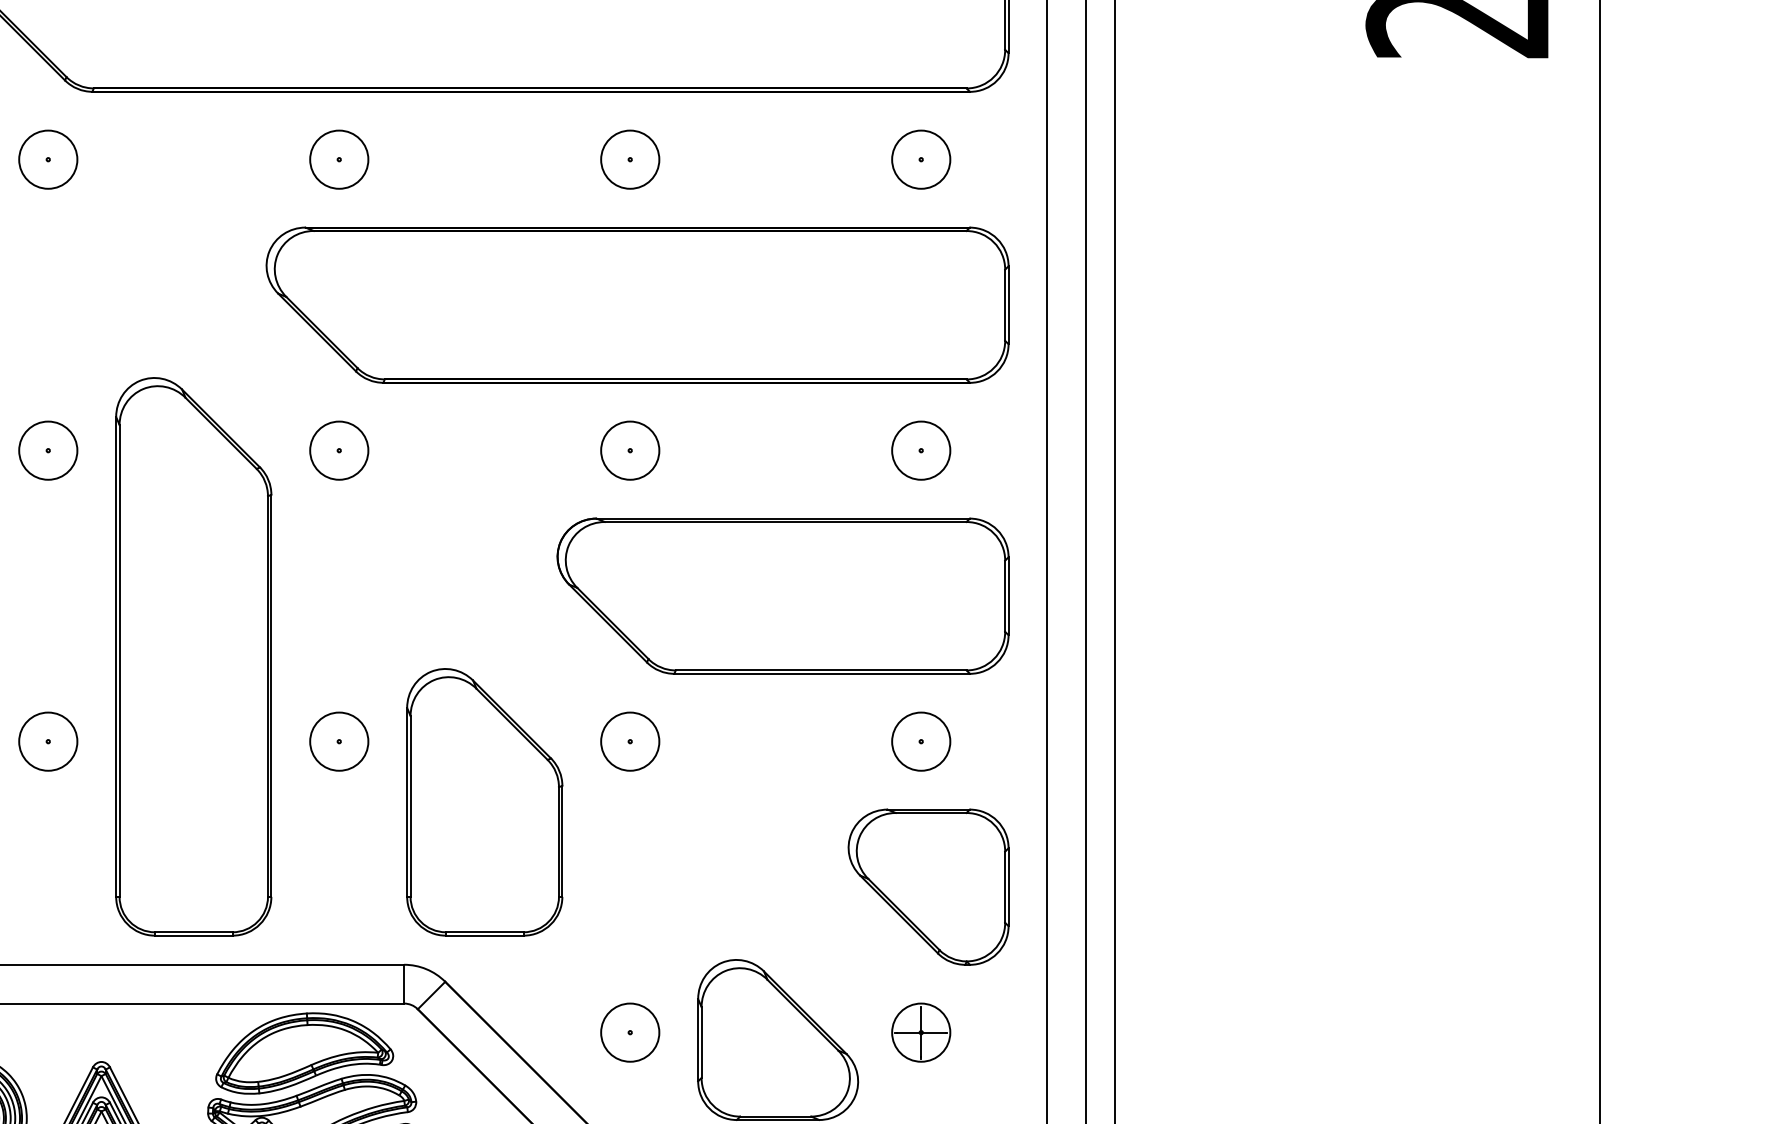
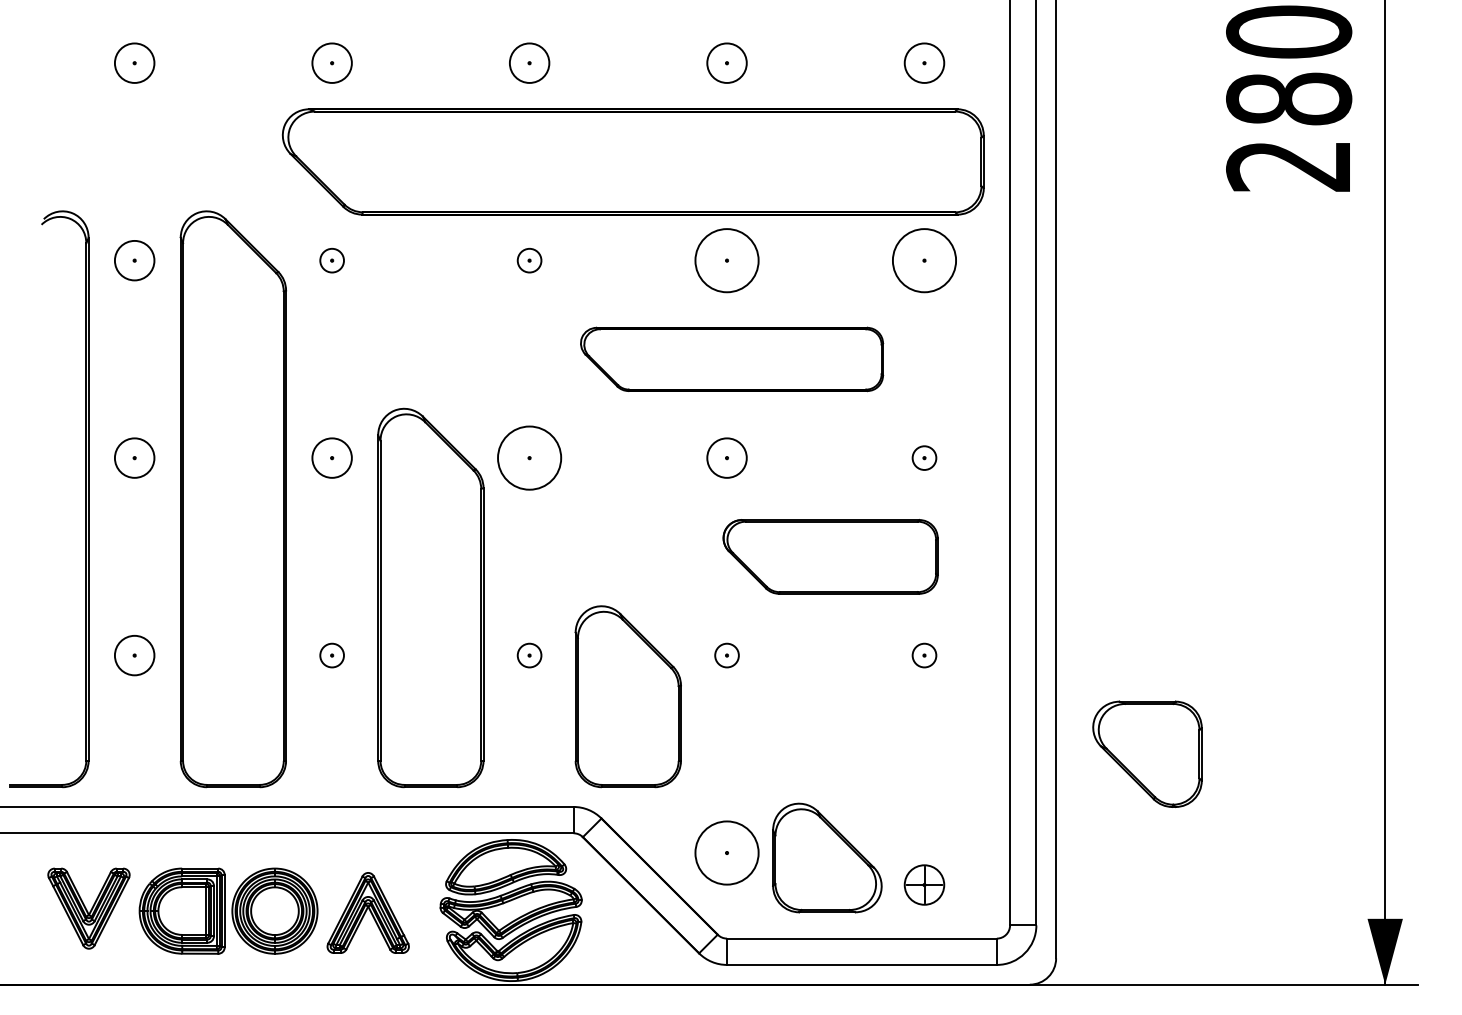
circle: (47, 159) -> (331, 260), size x0.6
circle: (339, 159) -> (529, 260), size x0.6
circle: (629, 159) -> (726, 260), size x1.6
circle: (921, 159) -> (924, 260), size x1.6
part: (636, 305) -> (731, 359), size x0.6
circle: (339, 449) -> (529, 457), size x1.6
circle: (921, 449) -> (924, 457), size x0.6
part: (782, 595) -> (830, 556), size x0.7
circle: (47, 741) -> (331, 655), size x0.6
circle: (339, 741) -> (529, 655), size x0.6
circle: (629, 741) -> (726, 655), size x0.6
circle: (921, 741) -> (924, 655), size x0.6
part: (928, 885) -> (1147, 753), moved
circle: (629, 1031) -> (726, 852), size x1.6
part: (921, 1031) -> (924, 884), moved

